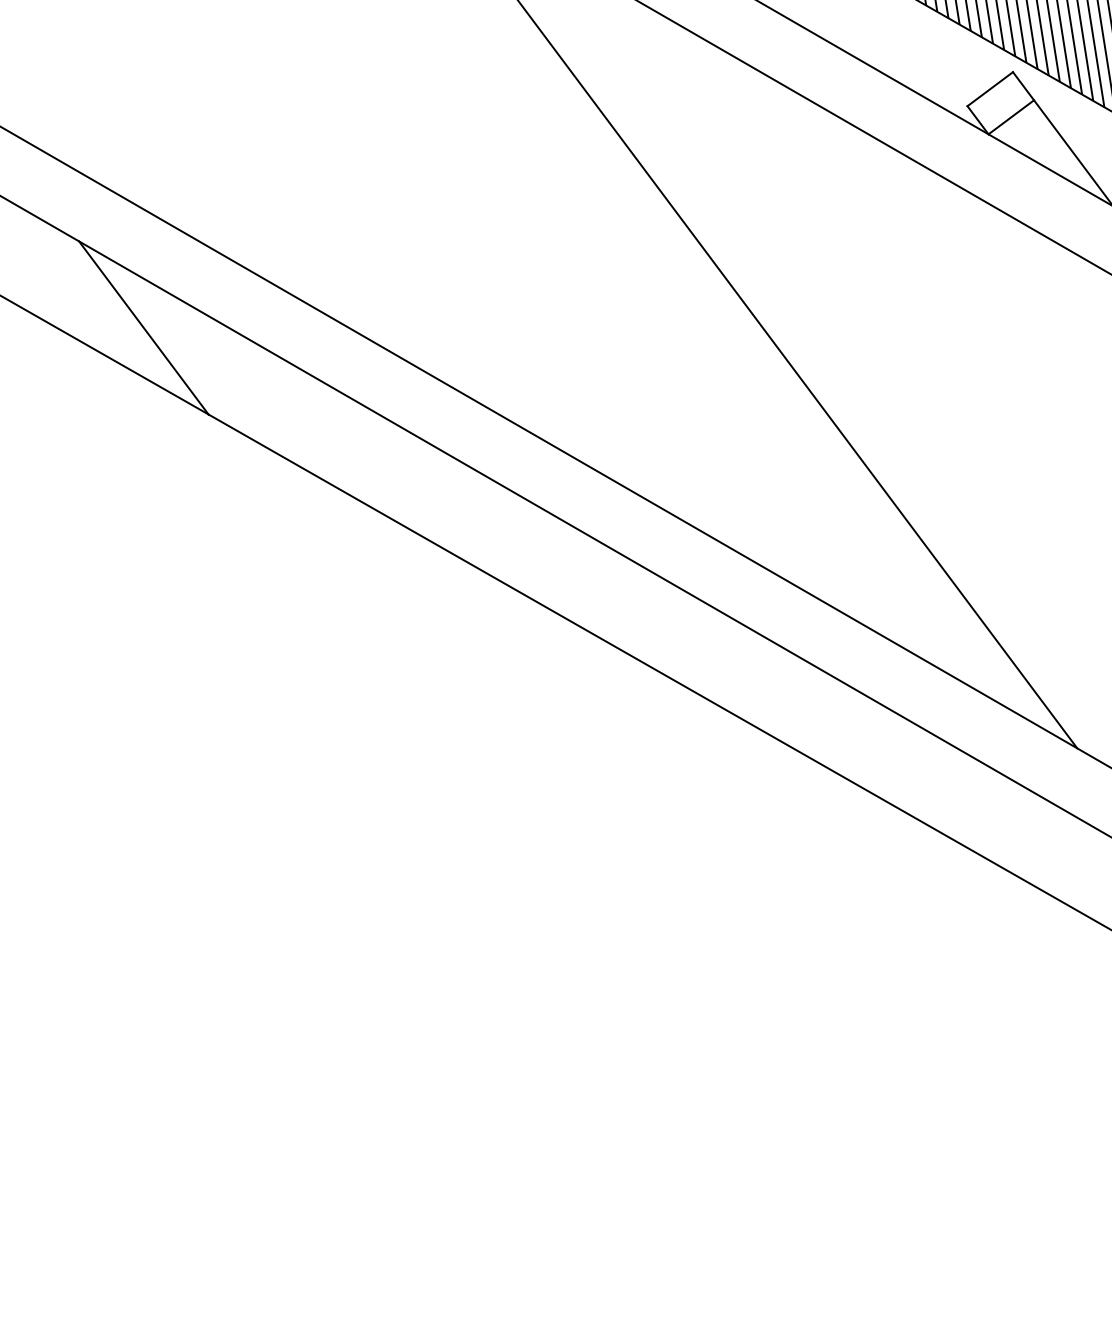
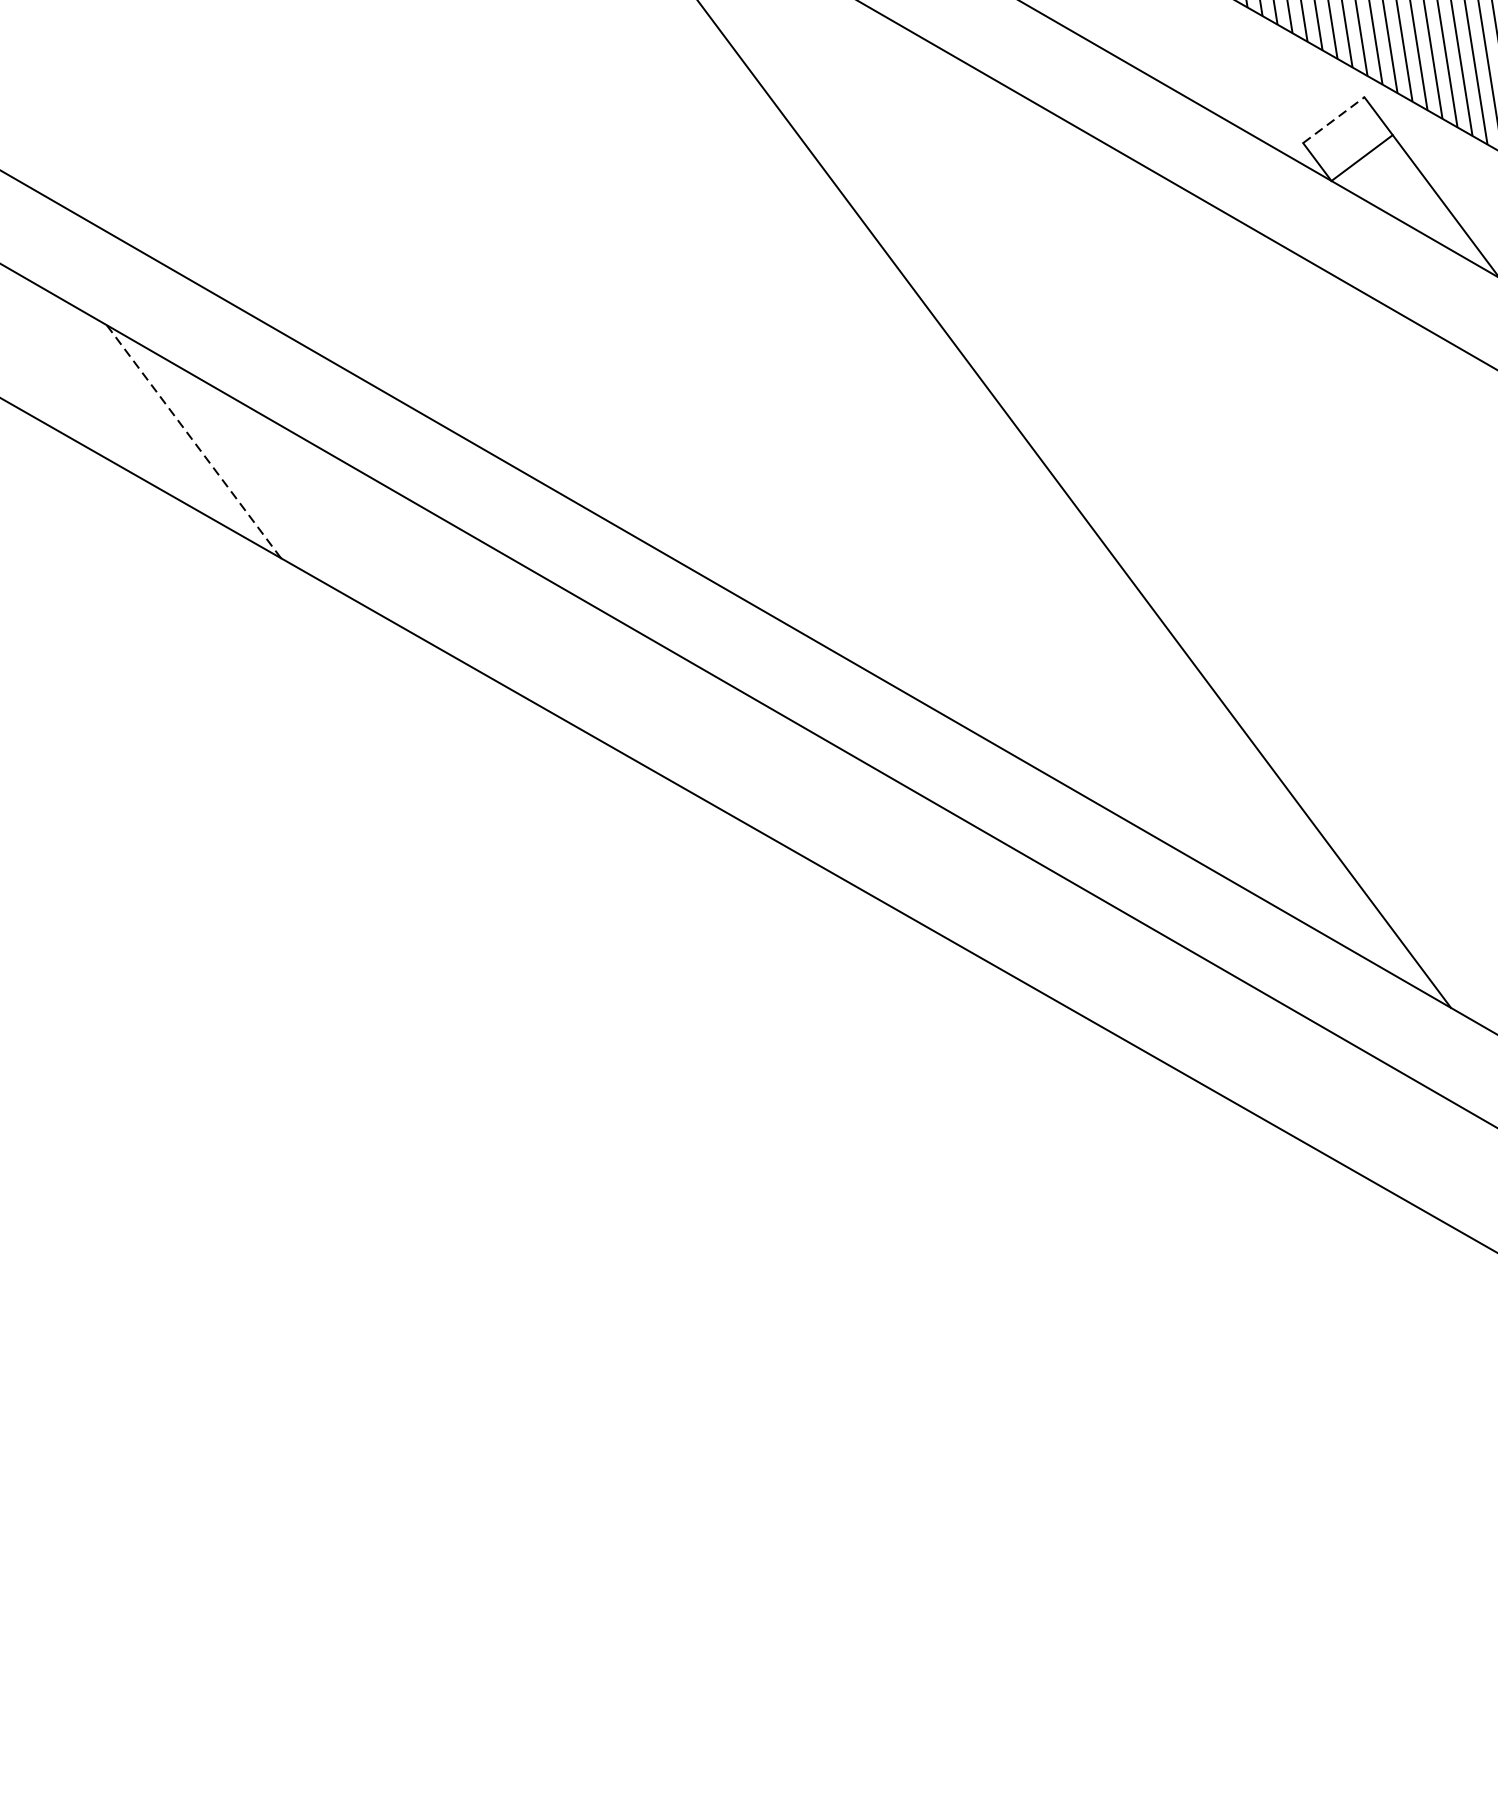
line: (990, 88) -> (1334, 119), solid -> dashed
line: (143, 327) -> (193, 441), solid -> dashed

